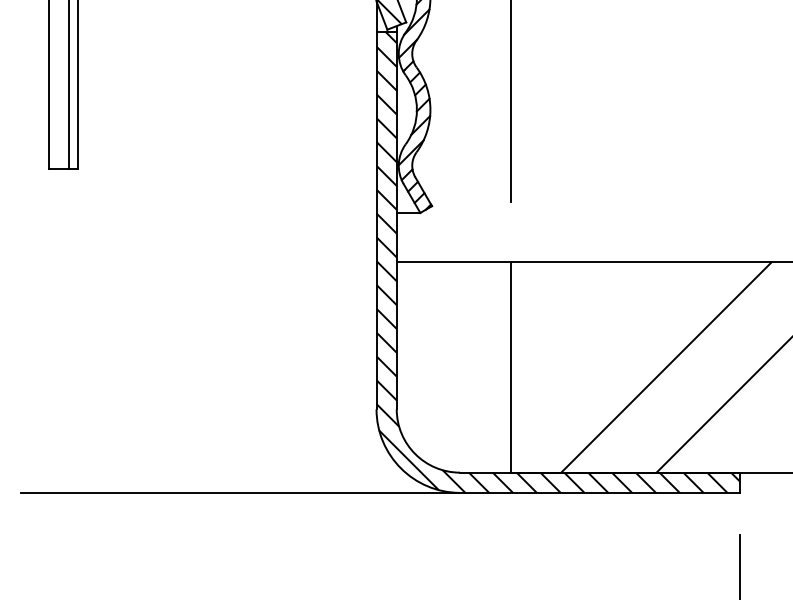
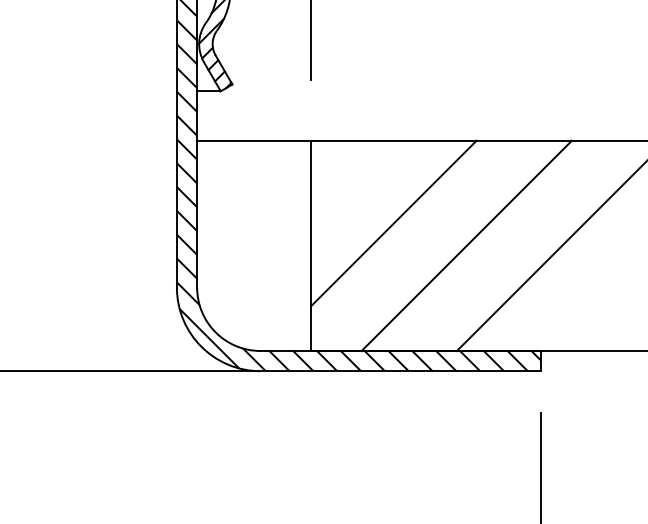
line: (593, 344) -> (393, 222), added

